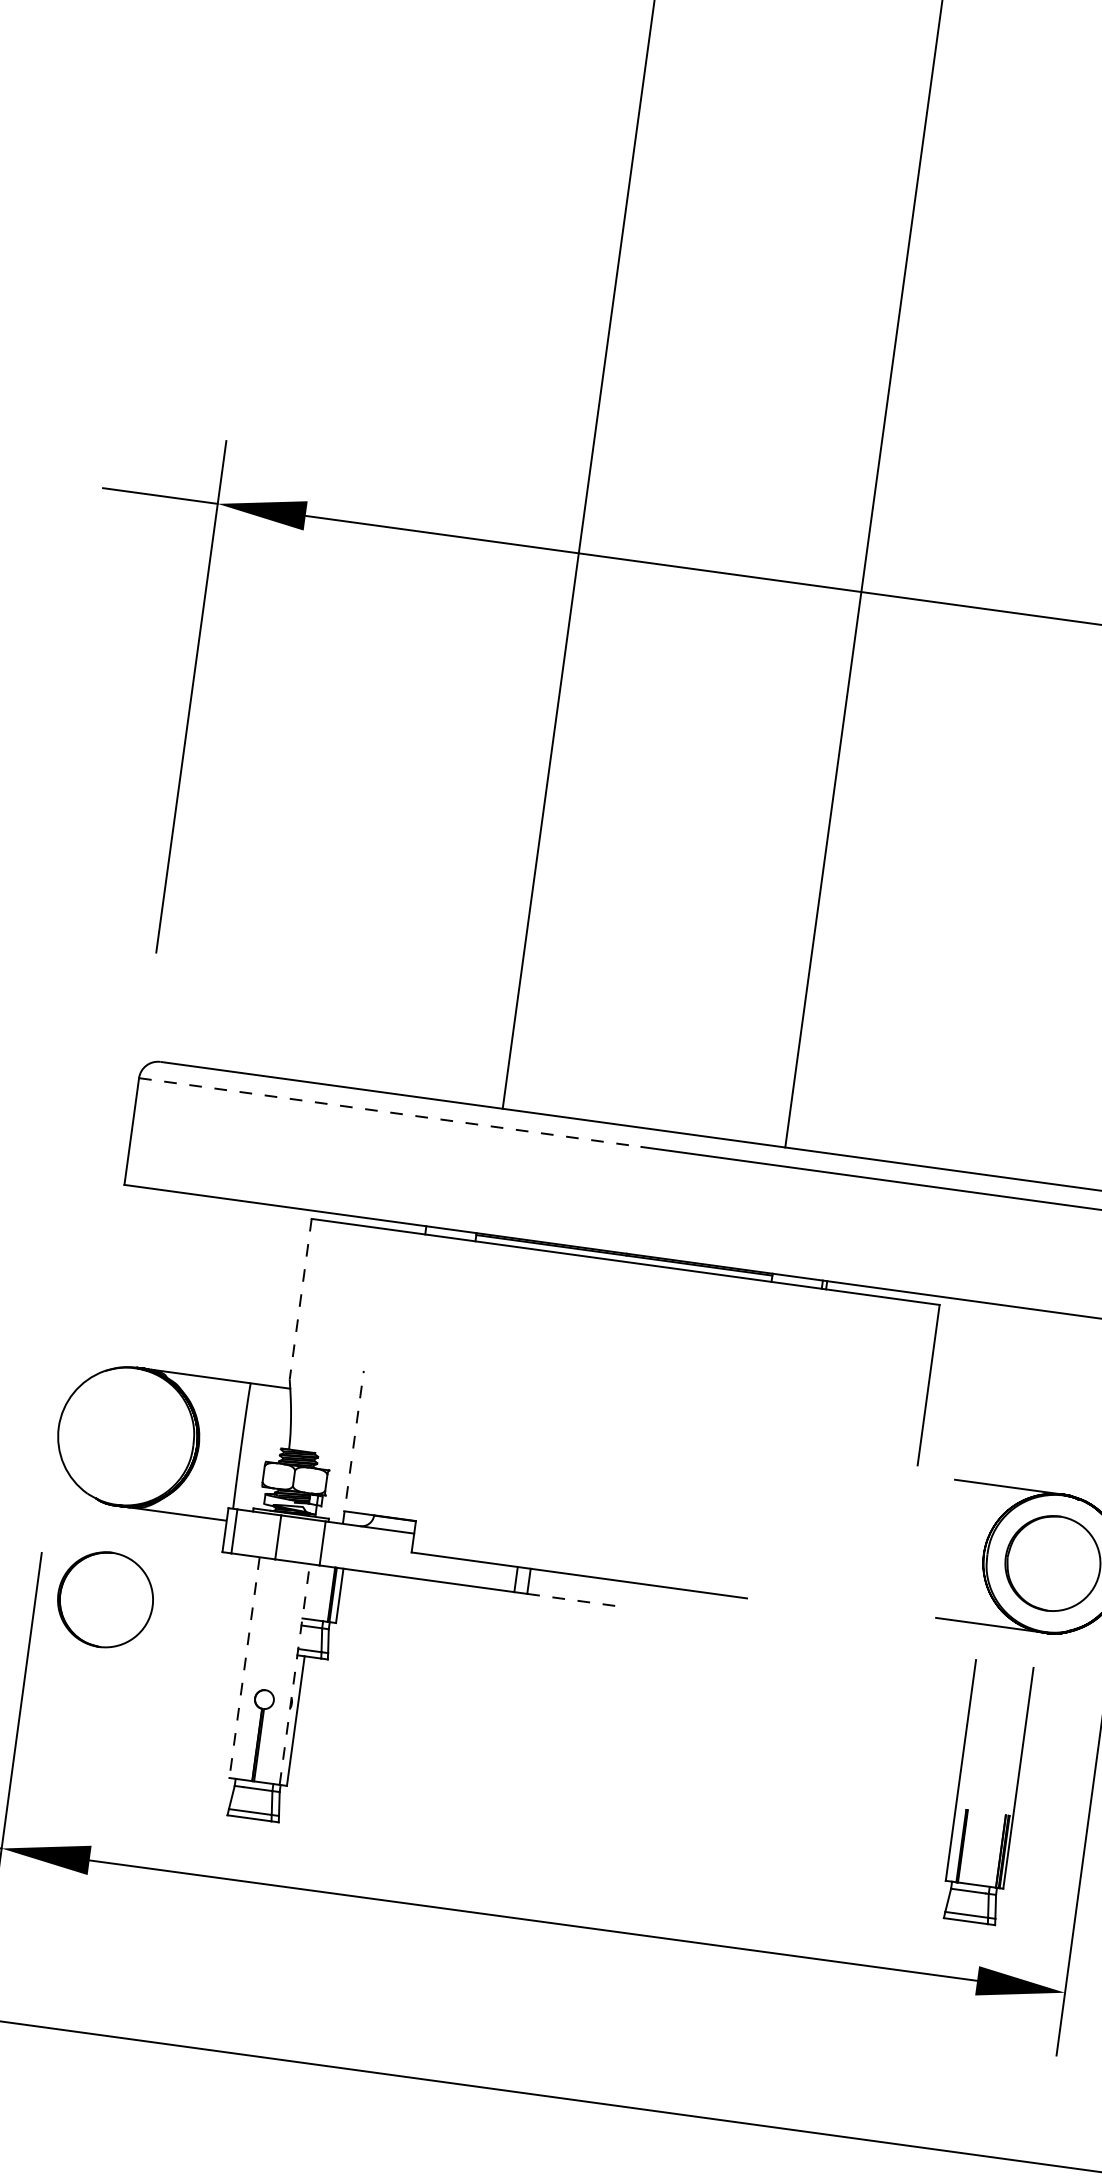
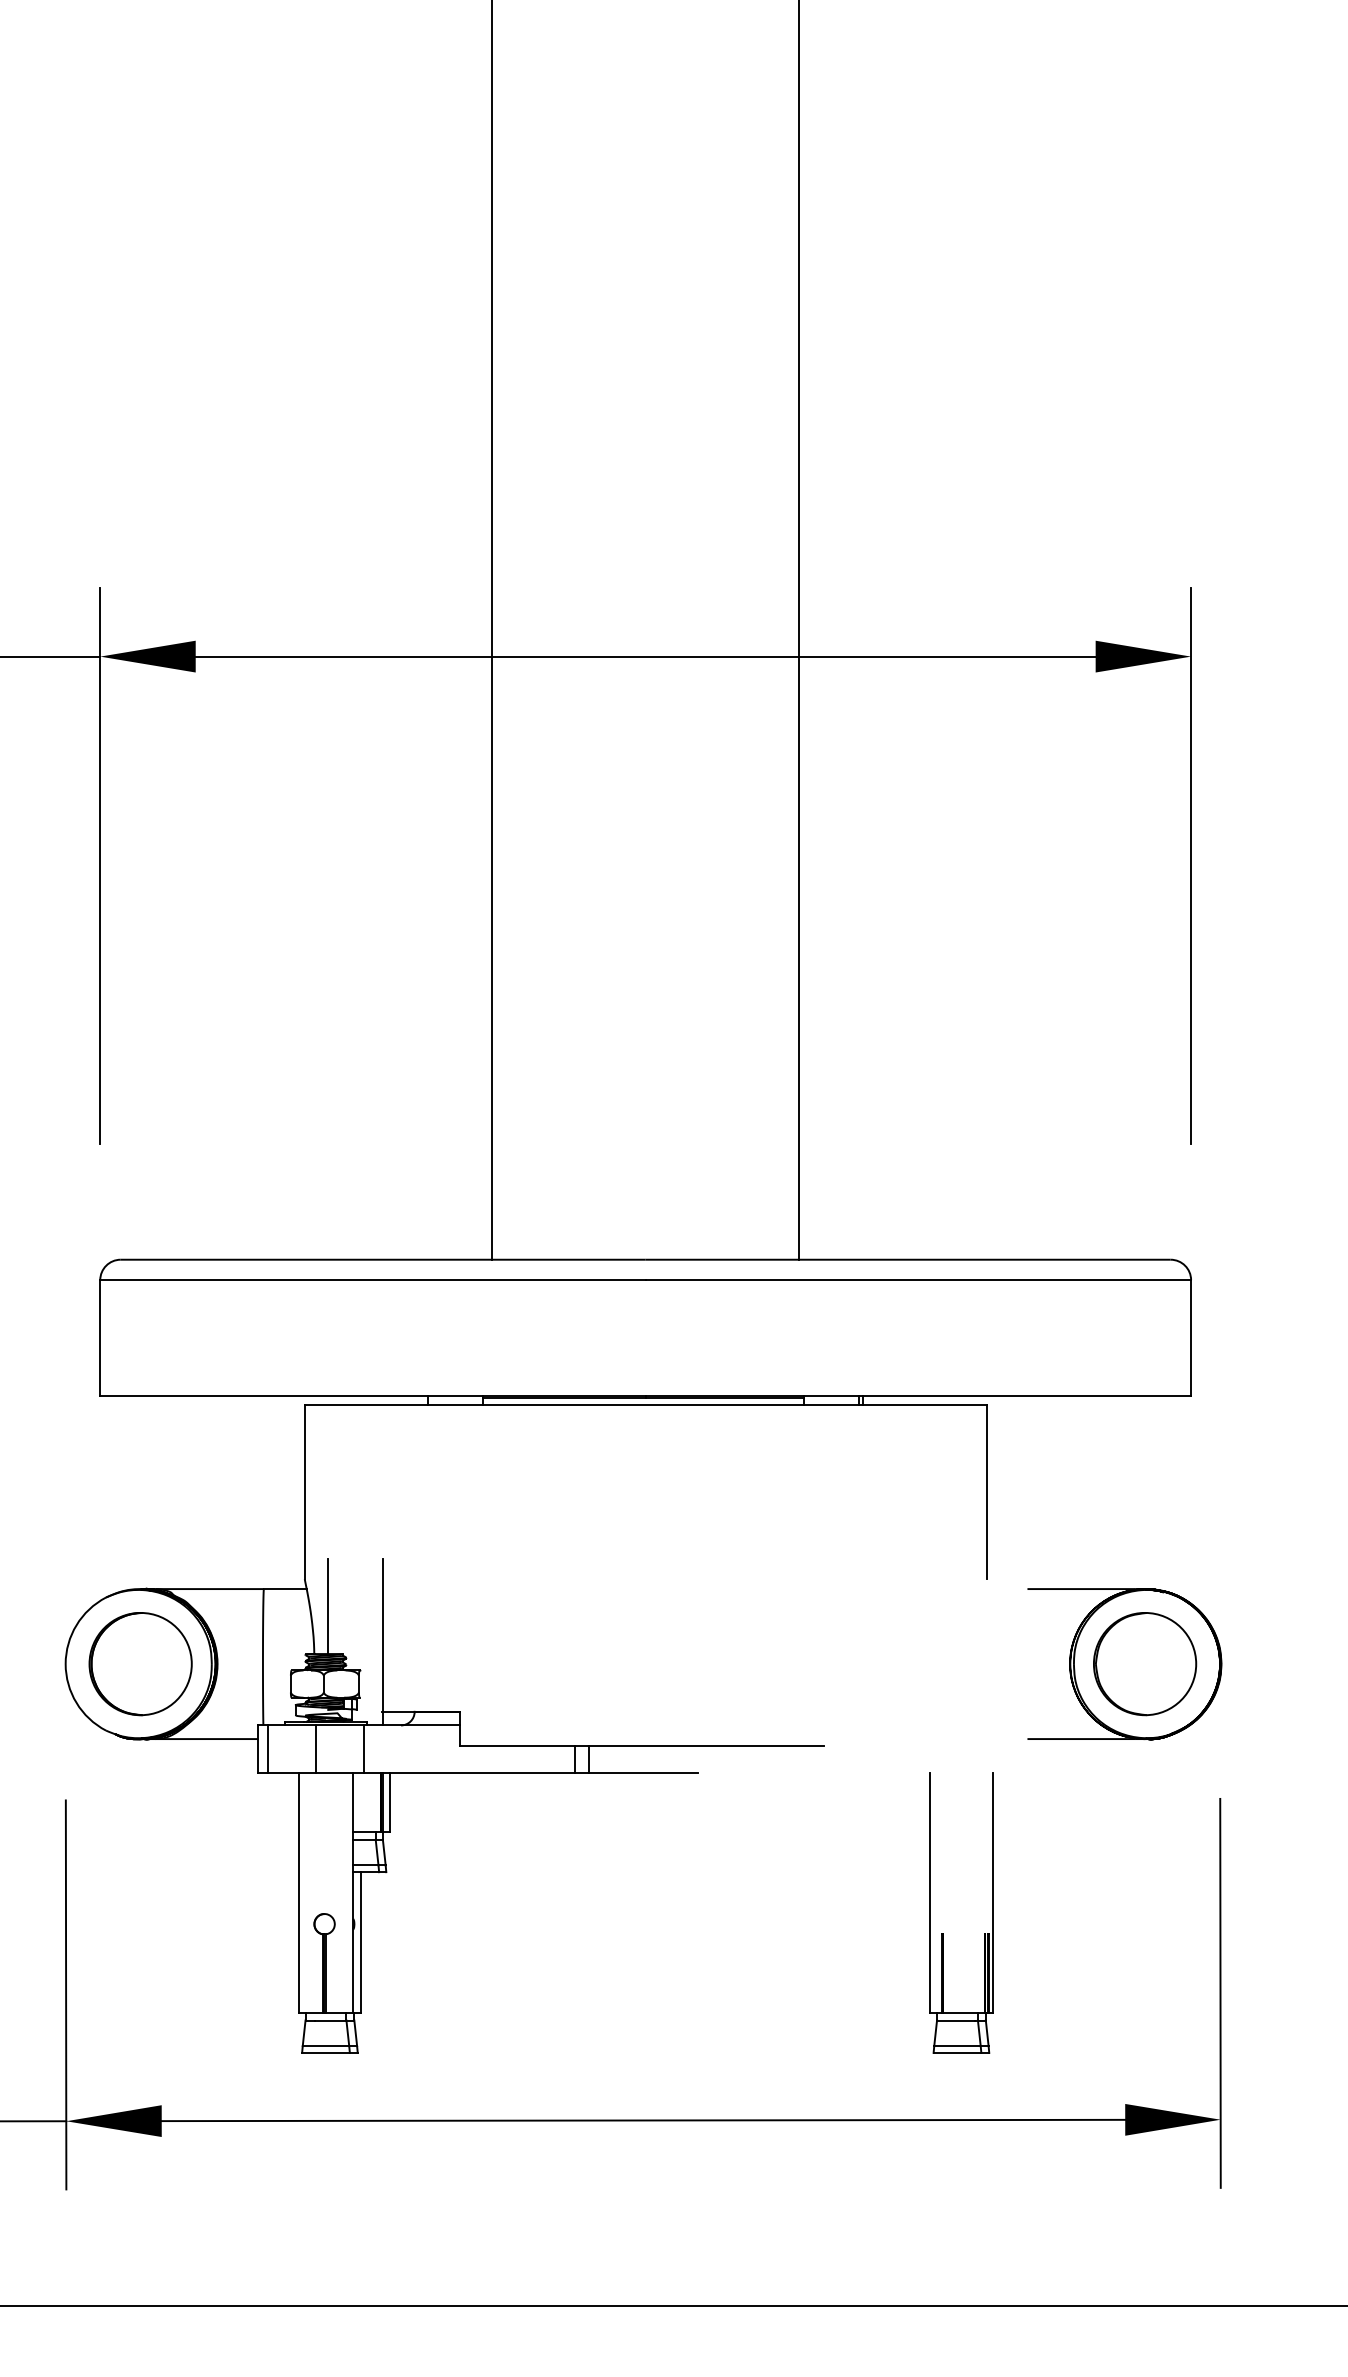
line: (389, 1112) -> (372, 1280), dashed -> solid
line: (300, 1299) -> (304, 1492), dashed -> solid
line: (308, 1407) -> (328, 1606), added
line: (353, 1446) -> (382, 1641), dashed -> solid
part: (105, 1600) -> (140, 1664), moved
line: (578, 1601) -> (644, 1773), dashed -> solid
line: (244, 1668) -> (298, 1893), dashed -> solid
line: (294, 1674) -> (353, 1893), dashed -> solid
part: (968, 1809) -> (943, 1933), moved

